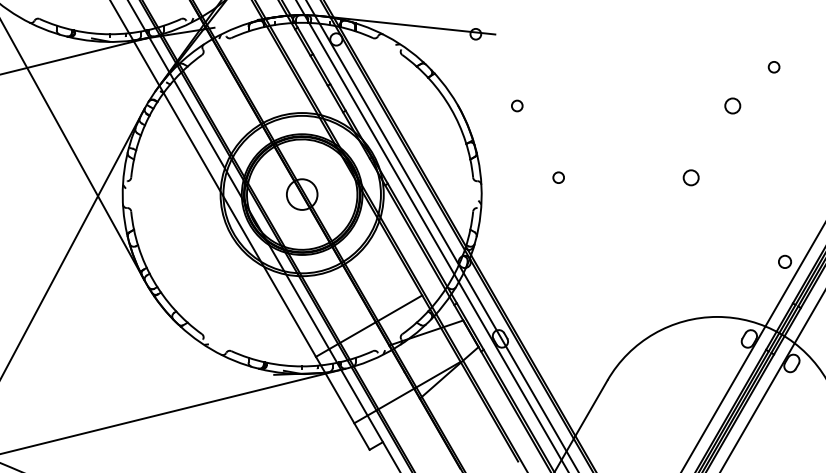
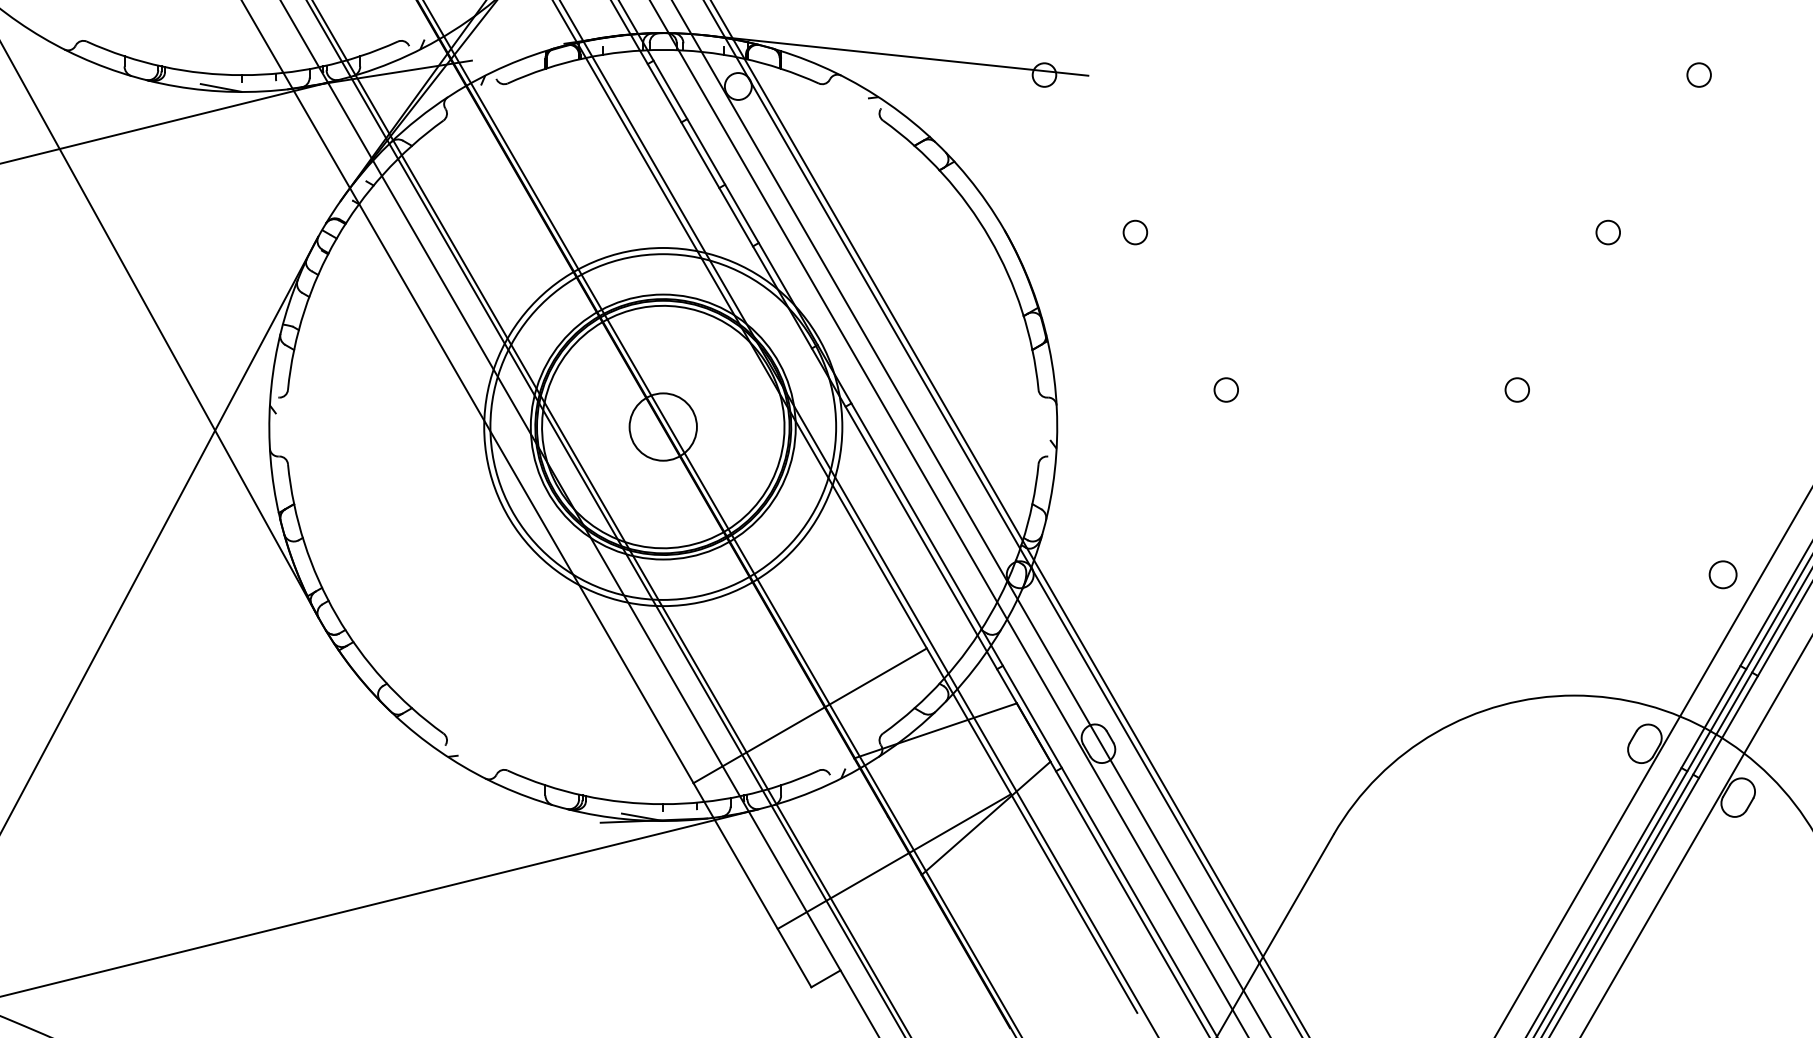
circle: (773, 67) -> (1697, 75), moved
circle: (732, 105) -> (1607, 231), size x0.71
circle: (691, 177) -> (1517, 389), size x0.71

